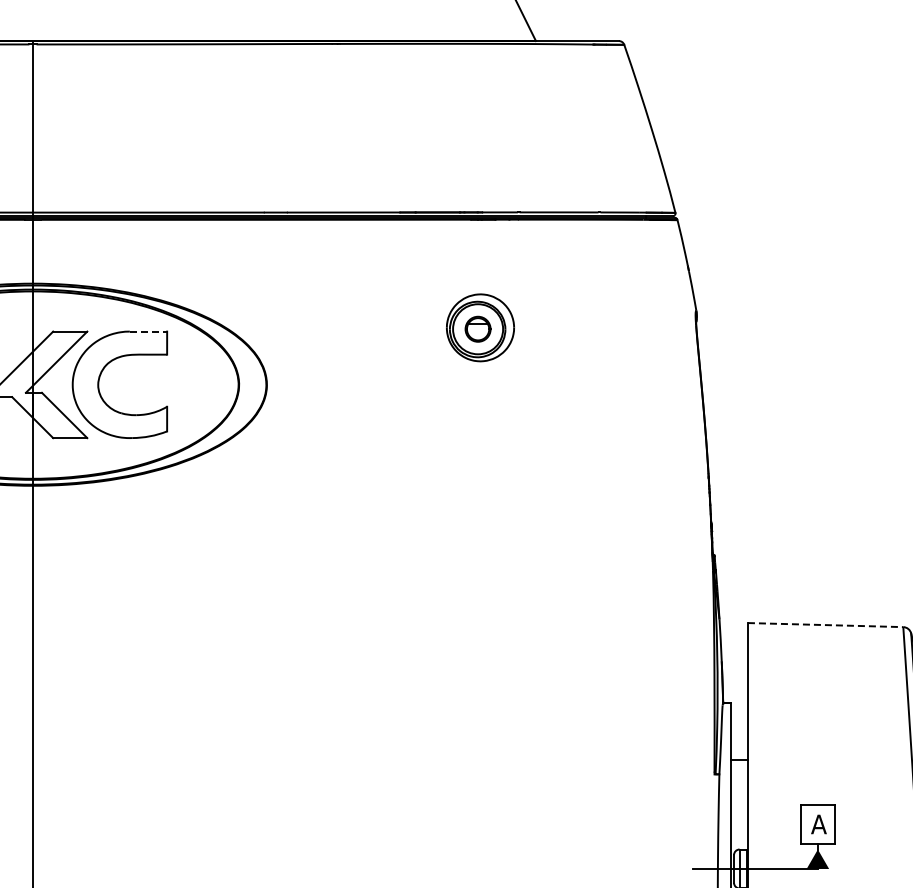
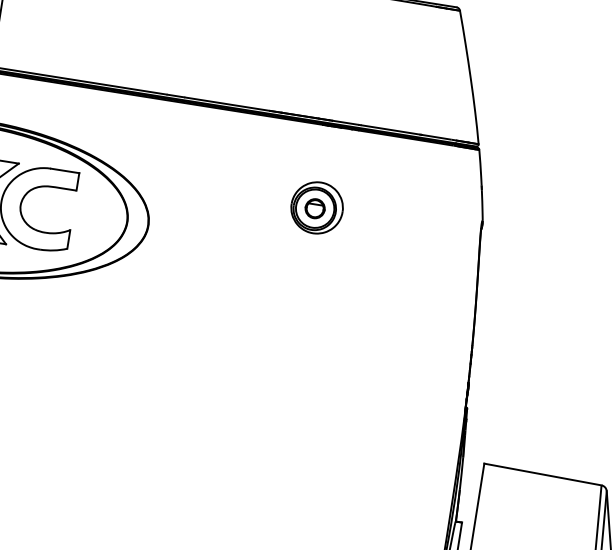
line: (148, 331) -> (65, 170), dashed -> solid
line: (825, 625) -> (542, 474), dashed -> solid

